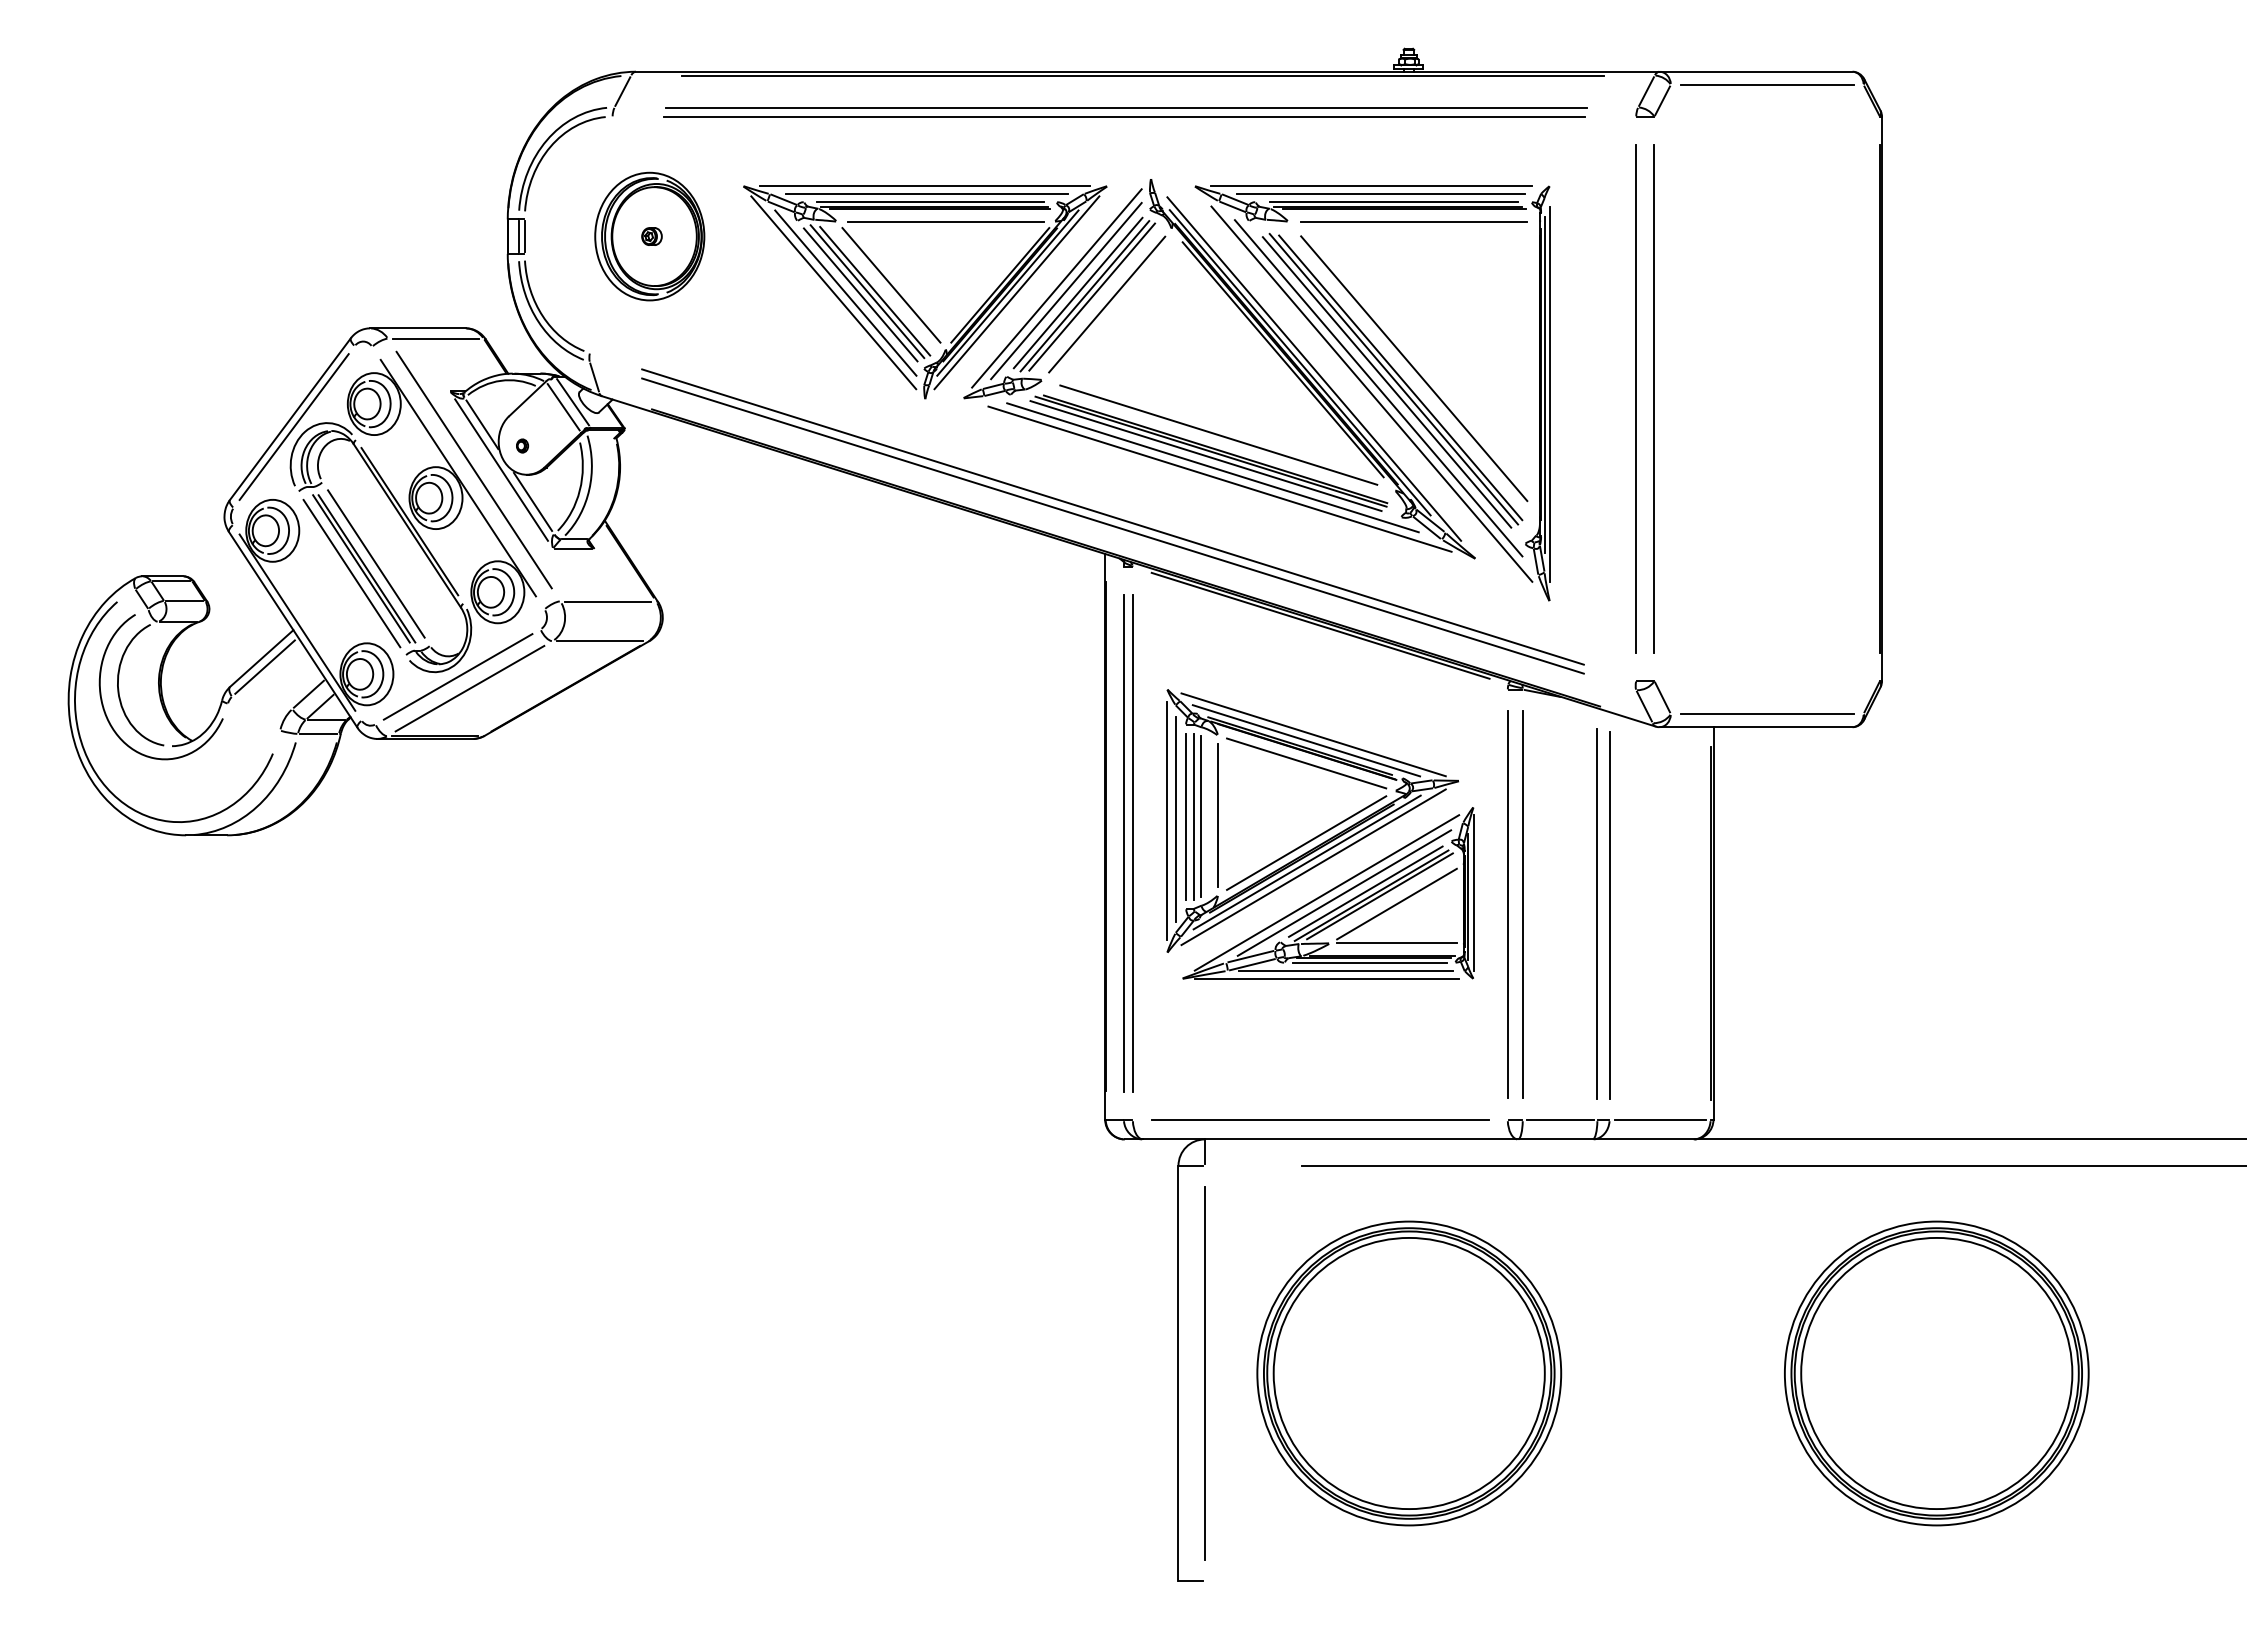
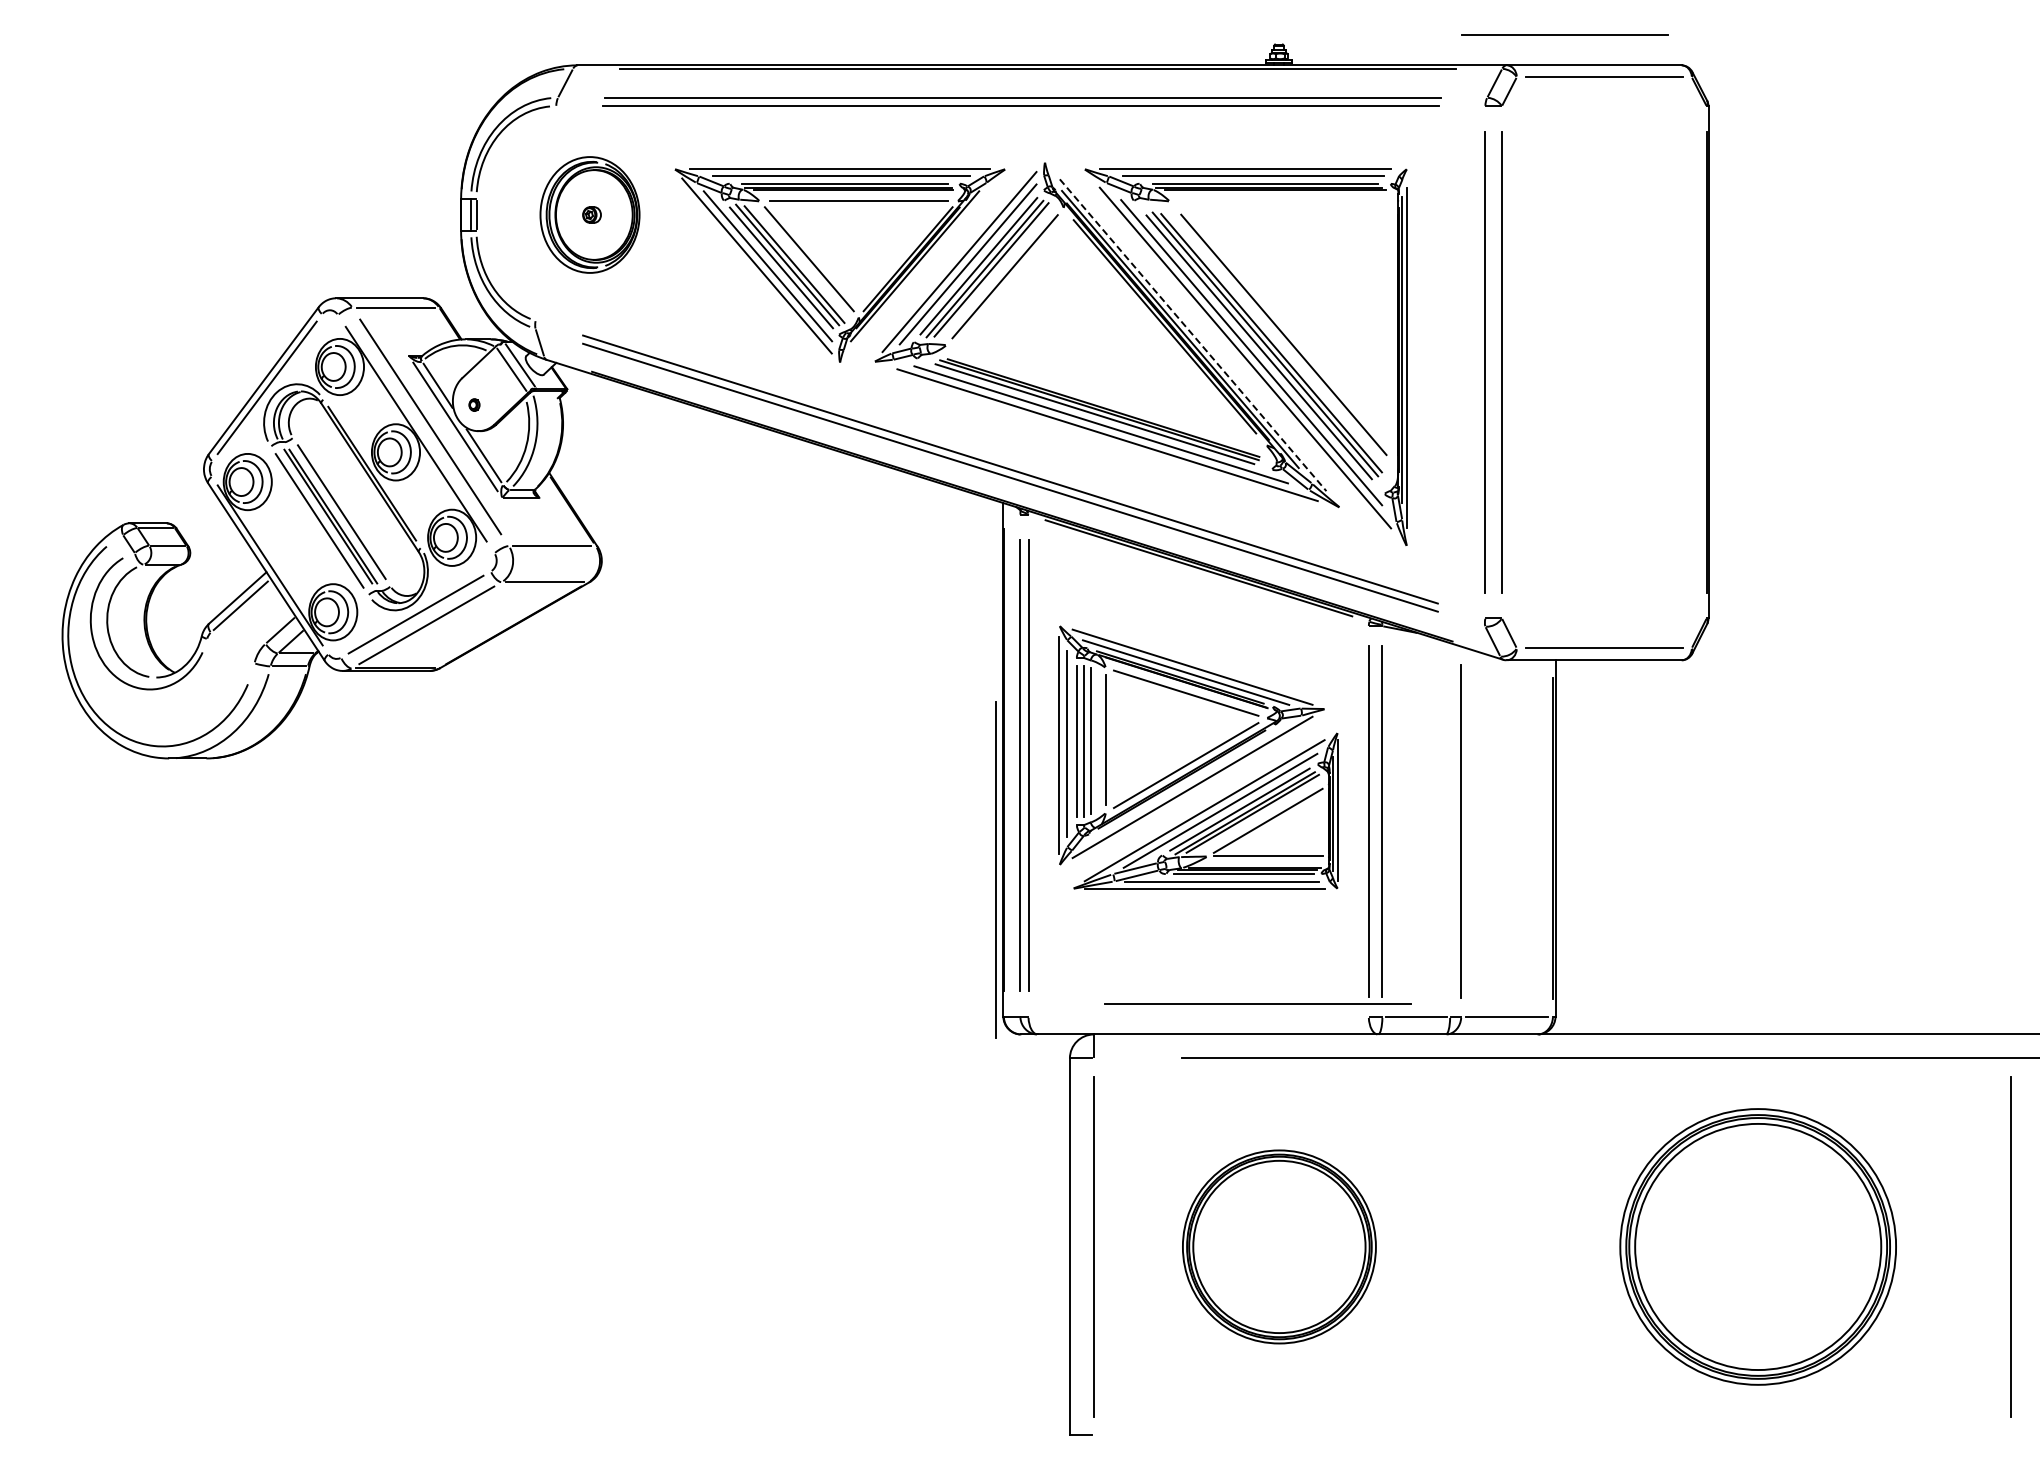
line: (1413, 220) -> (1564, 34), moved
line: (1017, 292) -> (923, 265), removed
line: (1314, 369) -> (1193, 335), solid -> dashed
line: (1218, 435) -> (1106, 395), removed
line: (1306, 861) -> (1186, 782), removed
line: (1596, 913) -> (995, 869), moved
line: (1320, 1119) -> (1257, 1003), moved
part: (1409, 1373) -> (1279, 1246), size x0.7
line: (2214, 1373) -> (2010, 1246), added

